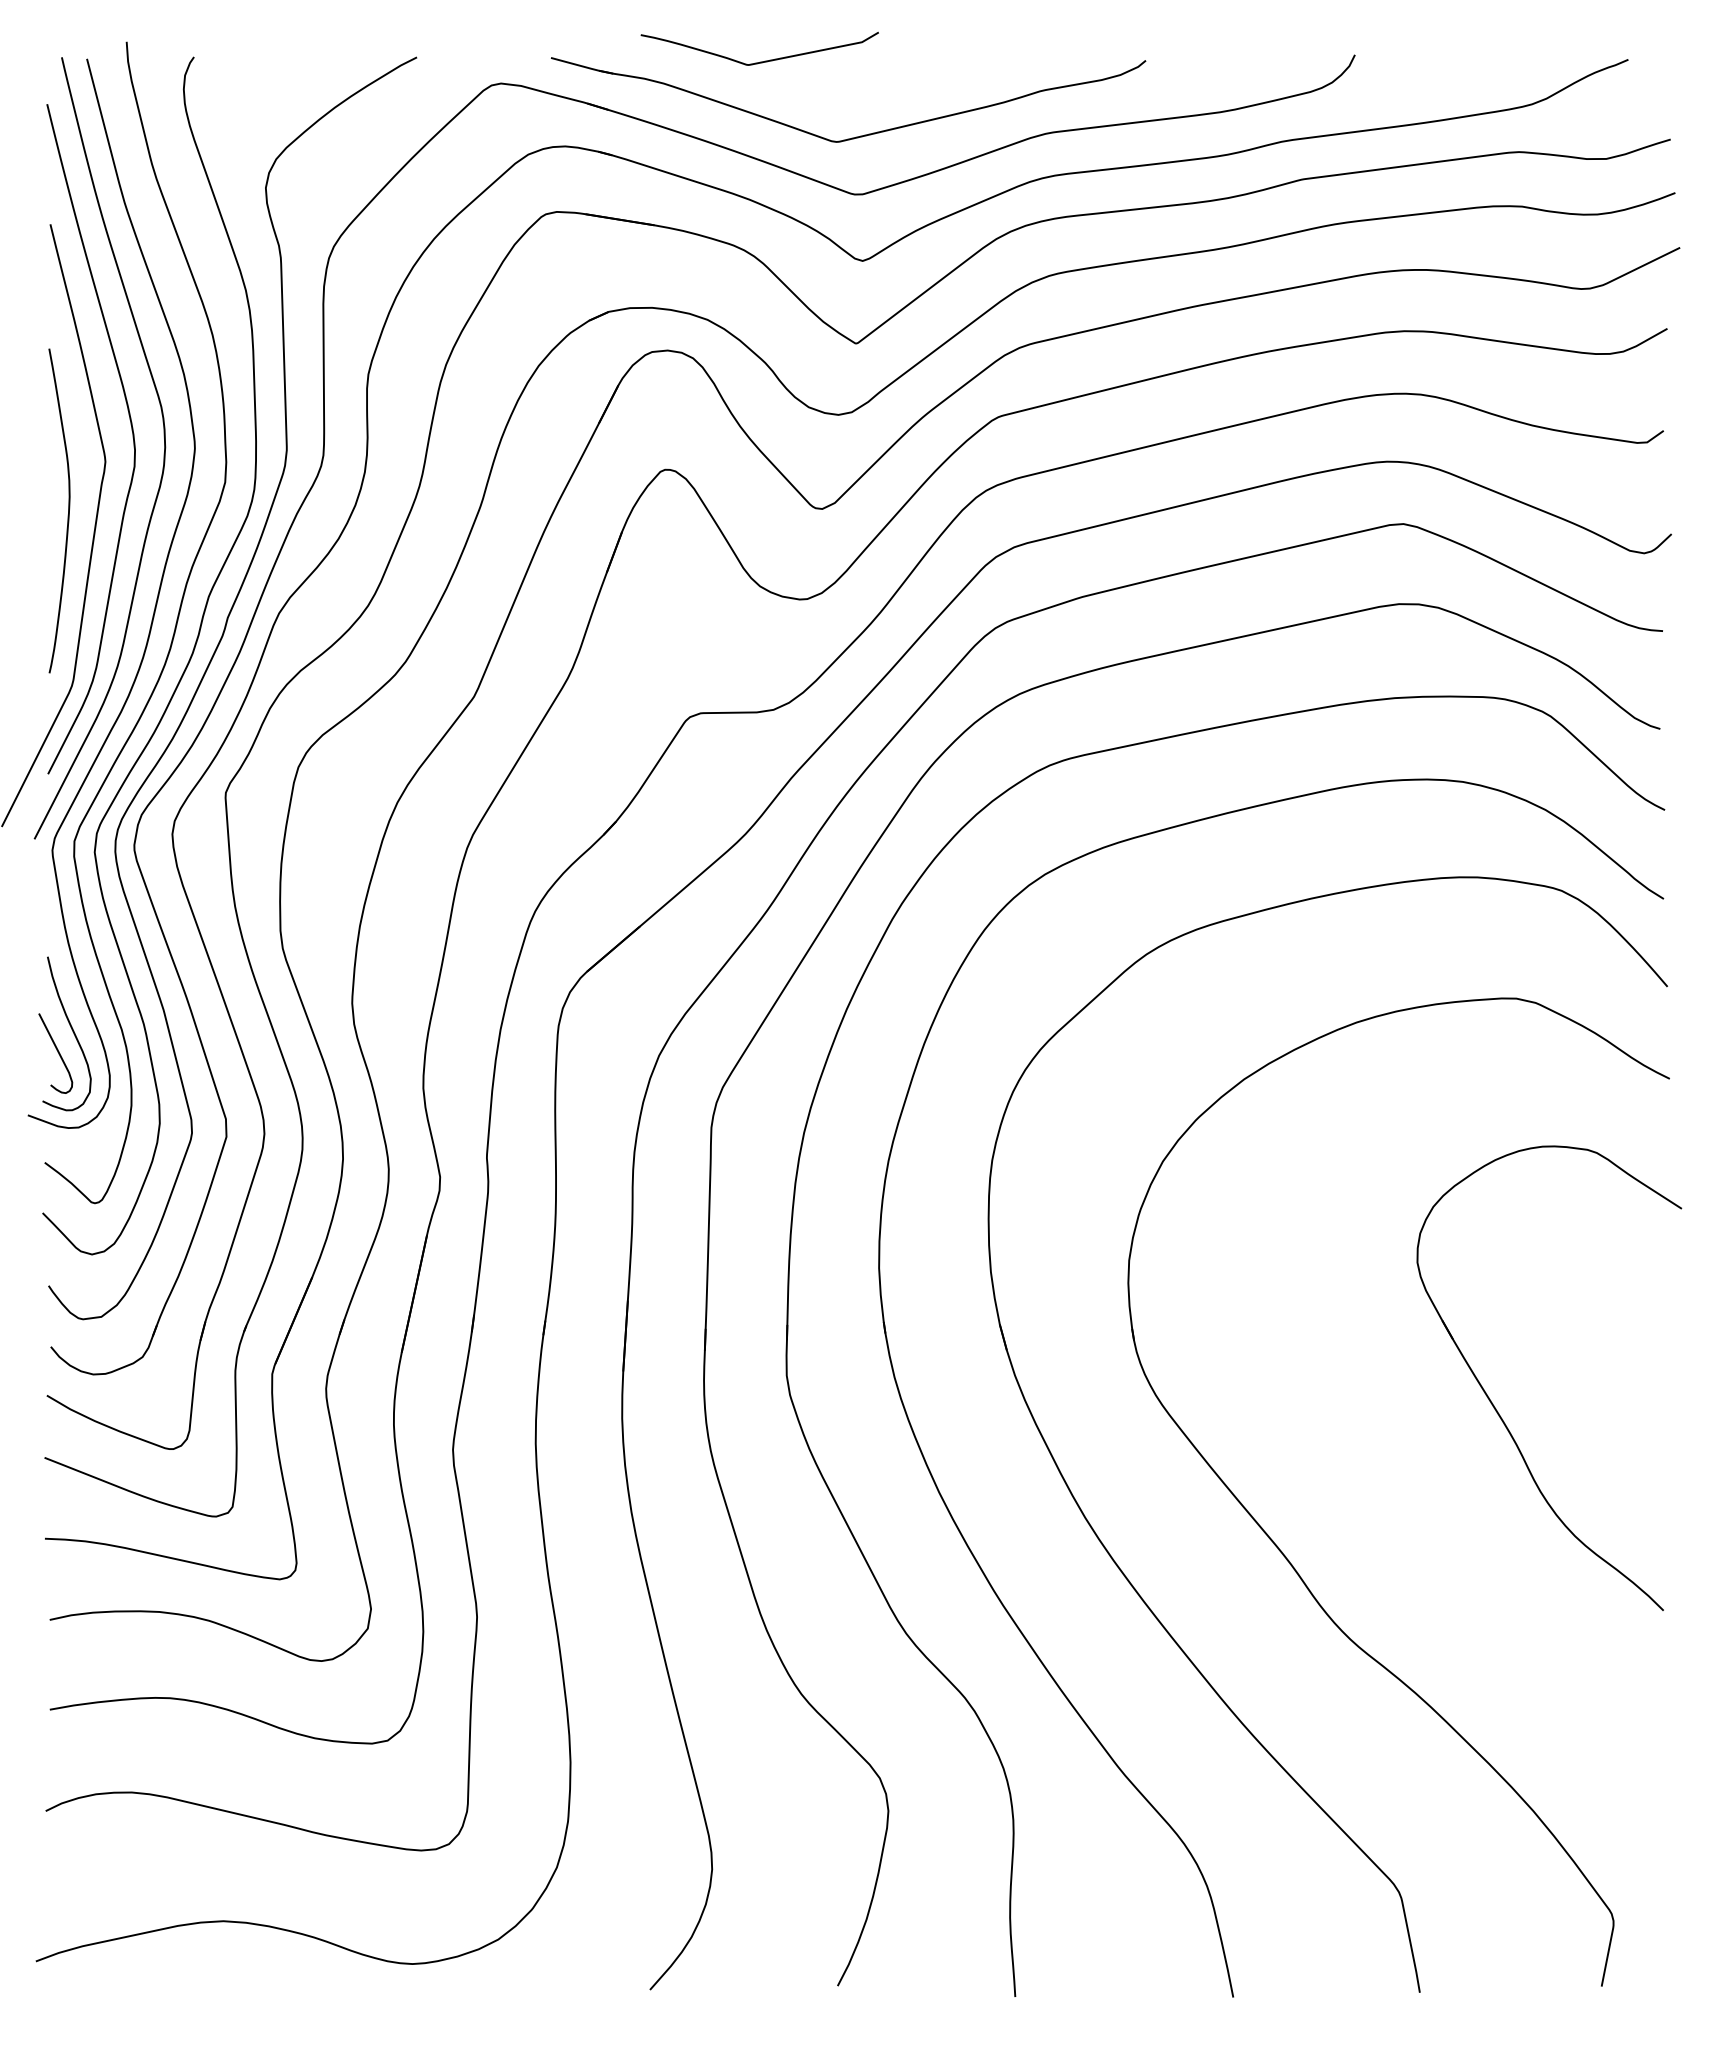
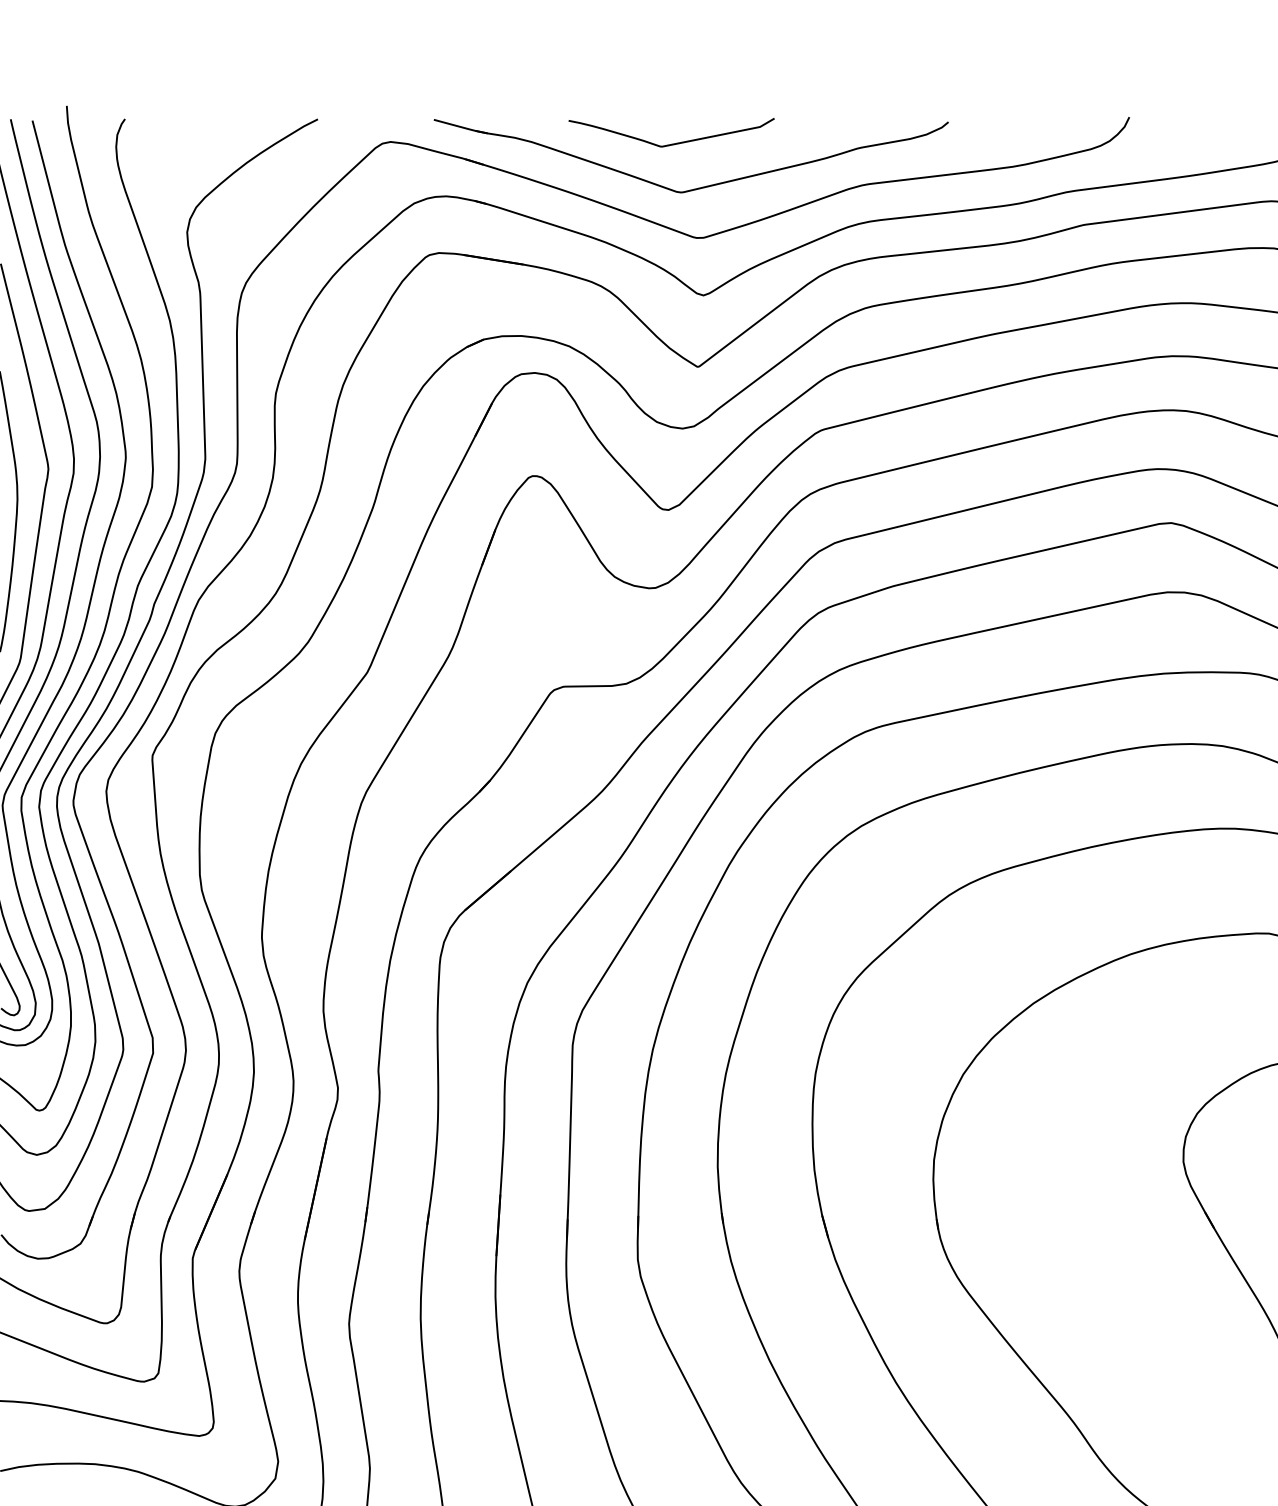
curve: (760, 61) -> (672, 143), moved

